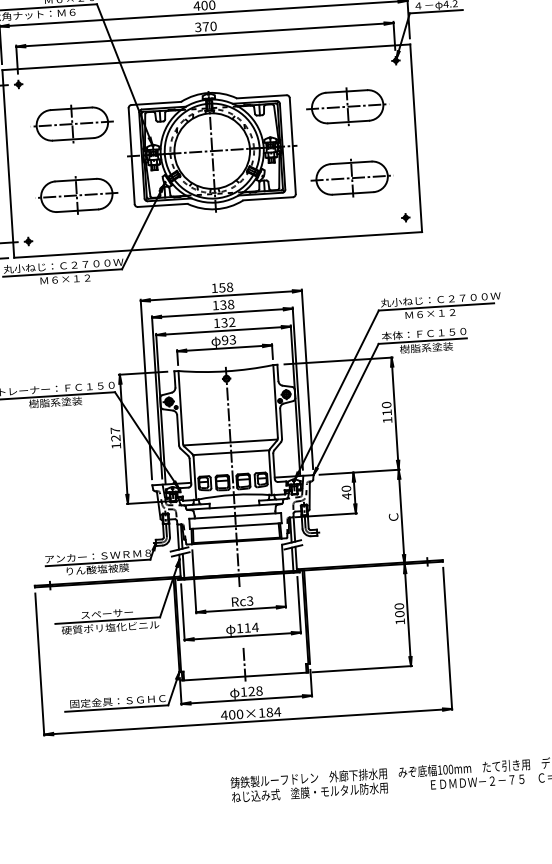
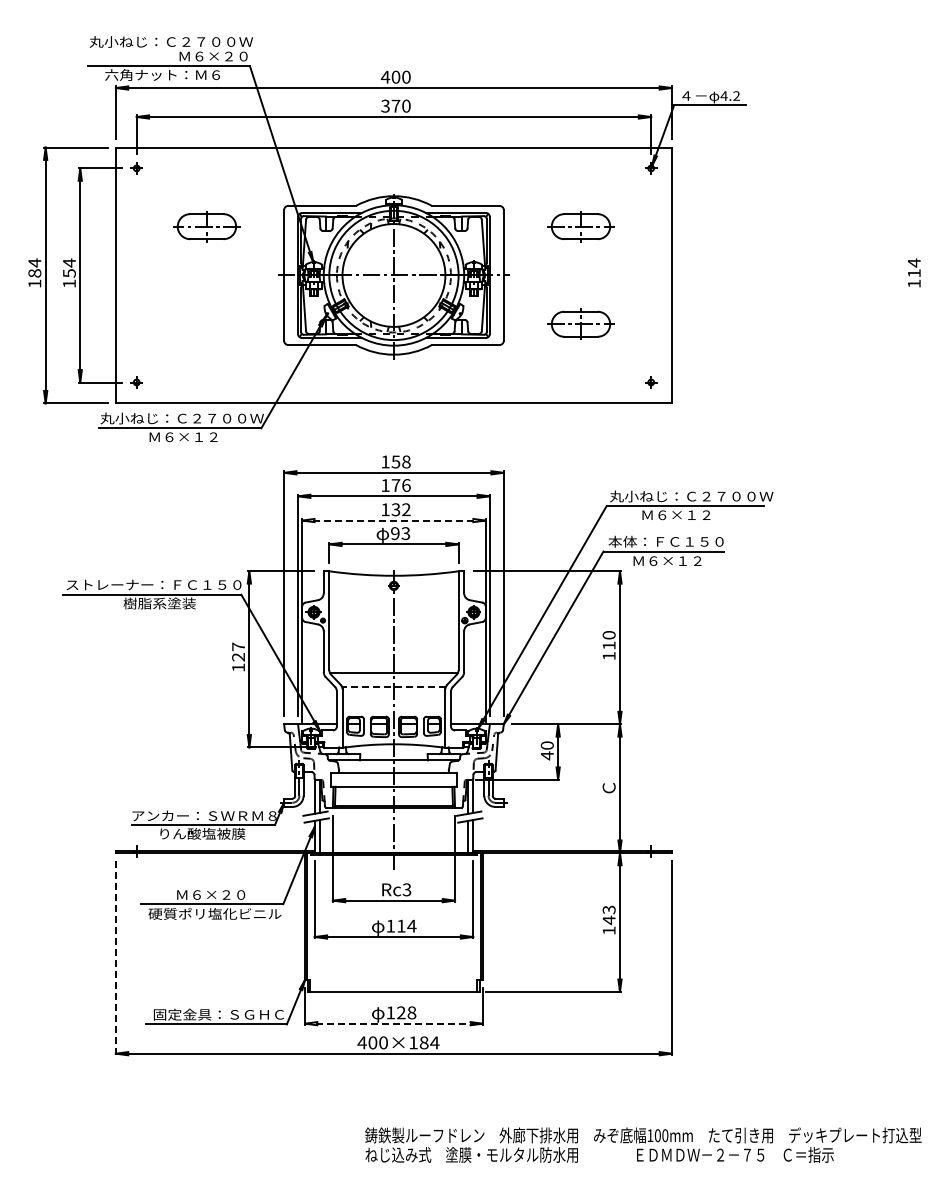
part: (346, 106) -> (579, 226), size x0.6
part: (73, 123) -> (207, 226), size x0.6
part: (350, 178) -> (579, 324), size x0.6
part: (77, 195) -> (207, 324), removed
text: (226, 304) -> (400, 485), 138 -> 176
line: (223, 330) -> (393, 520), solid -> dashed
text: (426, 347) -> (668, 560), 樹脂系塗装 -> Ｍ６×１２
line: (230, 452) -> (393, 686), solid -> dashed
text: (399, 610) -> (608, 915), 100 -> 143
text: (106, 613) -> (211, 894), スペーサー -> Ｍ６×２０
line: (39, 664) -> (115, 958), solid -> dashed
line: (244, 664) -> (393, 975), removed
line: (246, 699) -> (393, 1023), solid -> dashed

